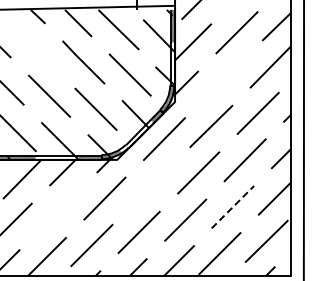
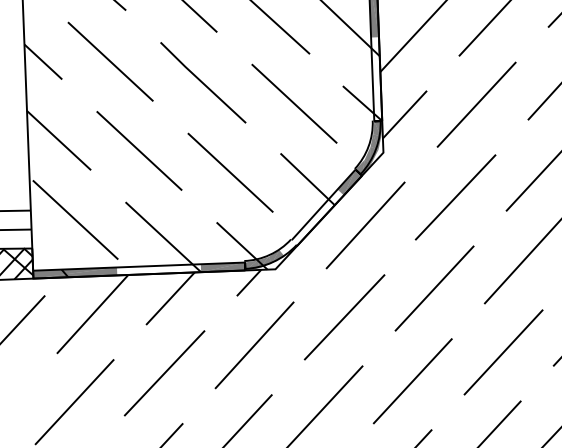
line: (36, 49) -> (110, 61), added
line: (223, 78) -> (475, 103), added
line: (151, 185) -> (343, 316), added
line: (232, 207) -> (502, 353), dashed -> solid
line: (58, 210) -> (165, 371), added

